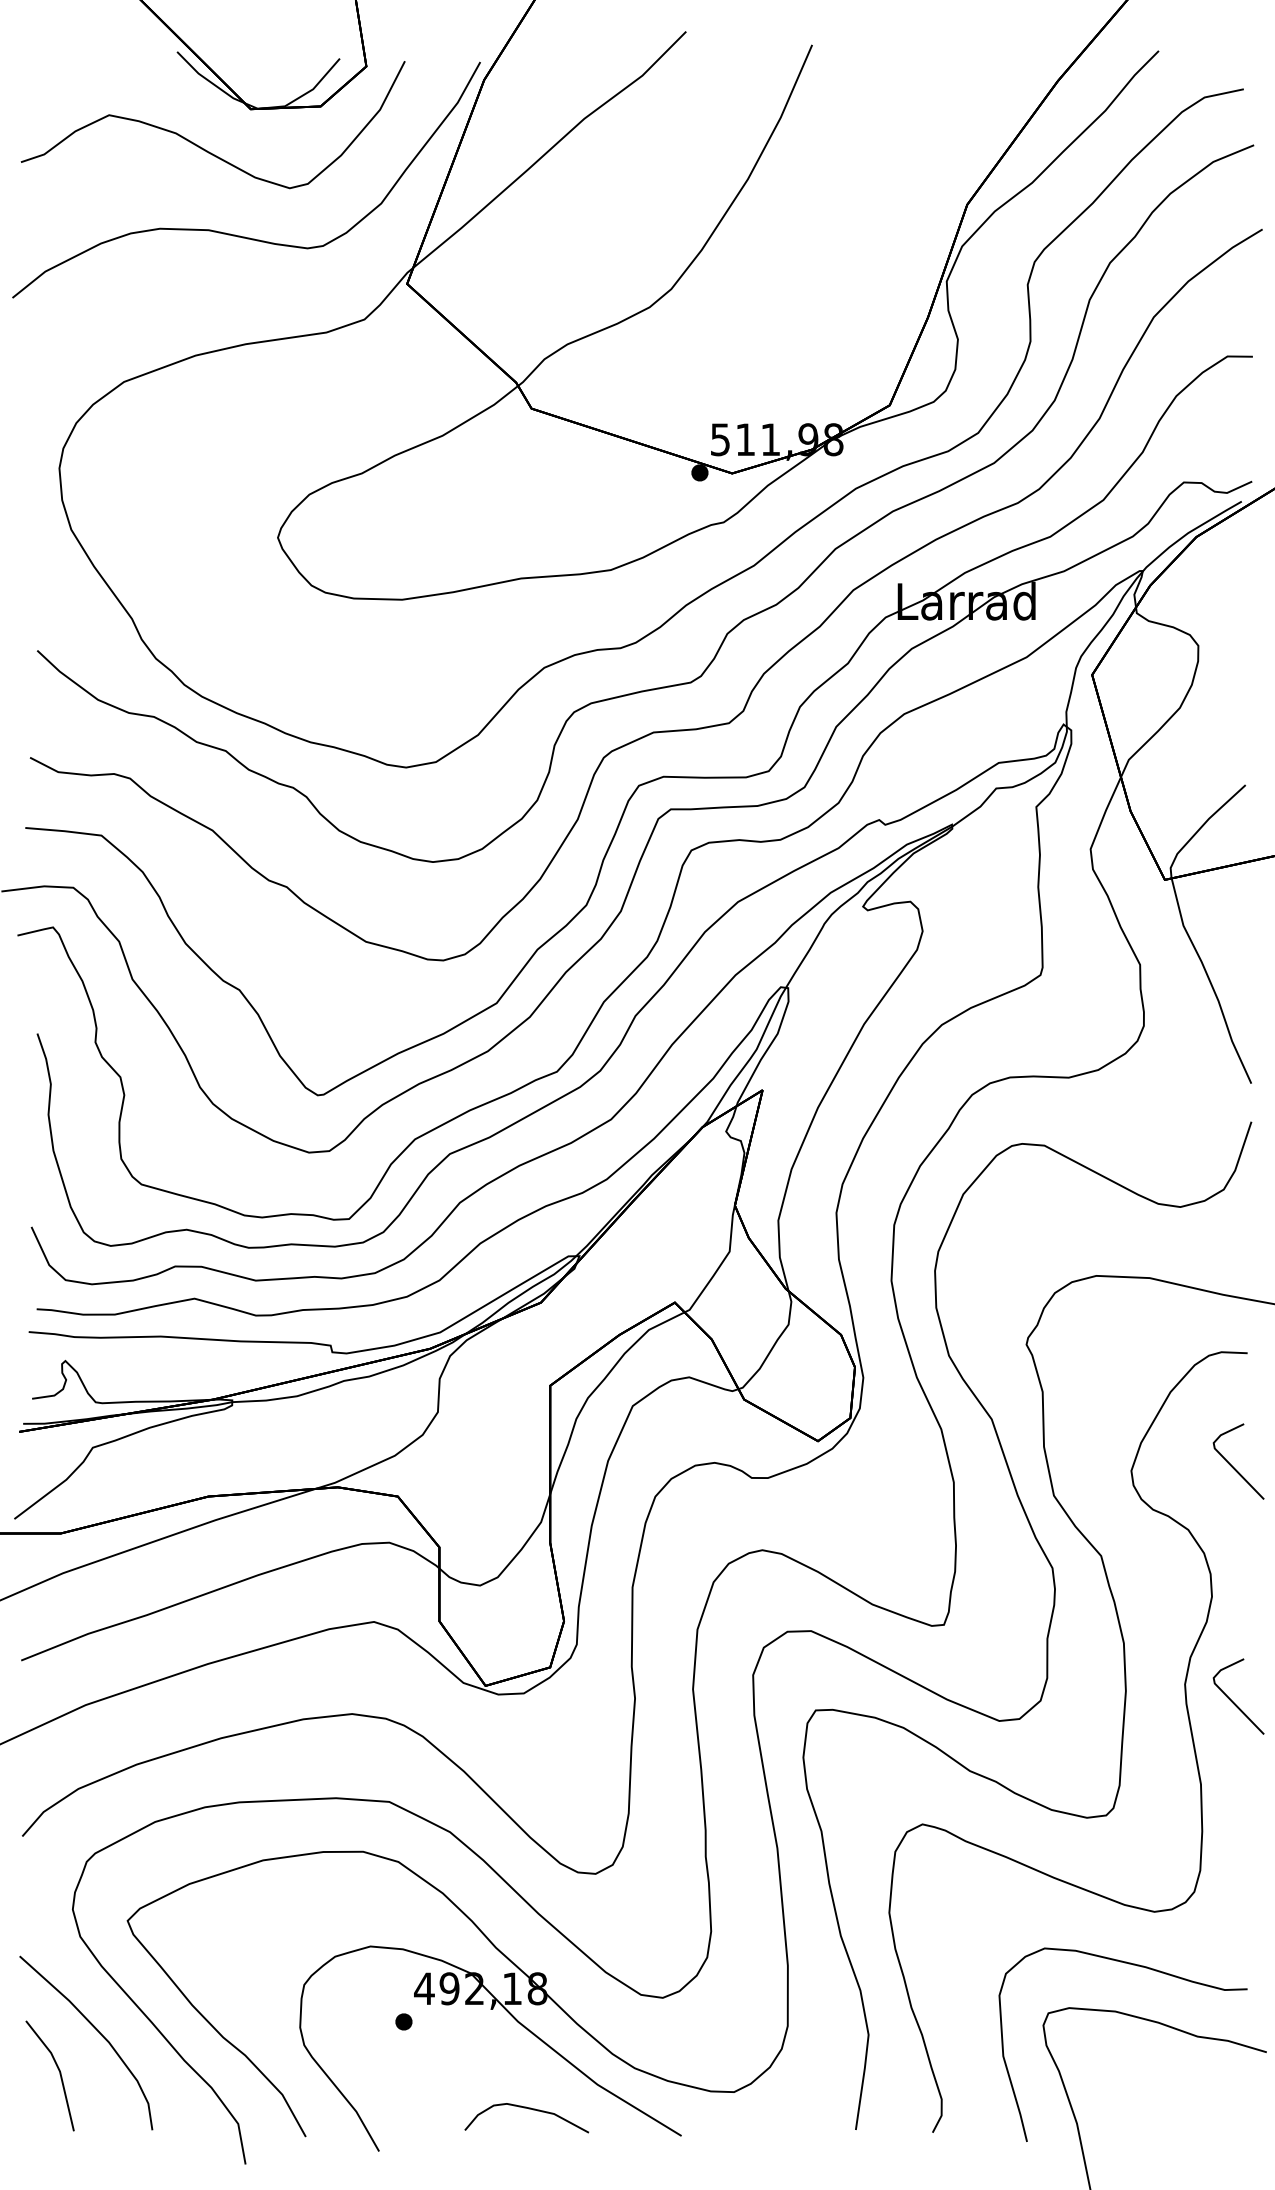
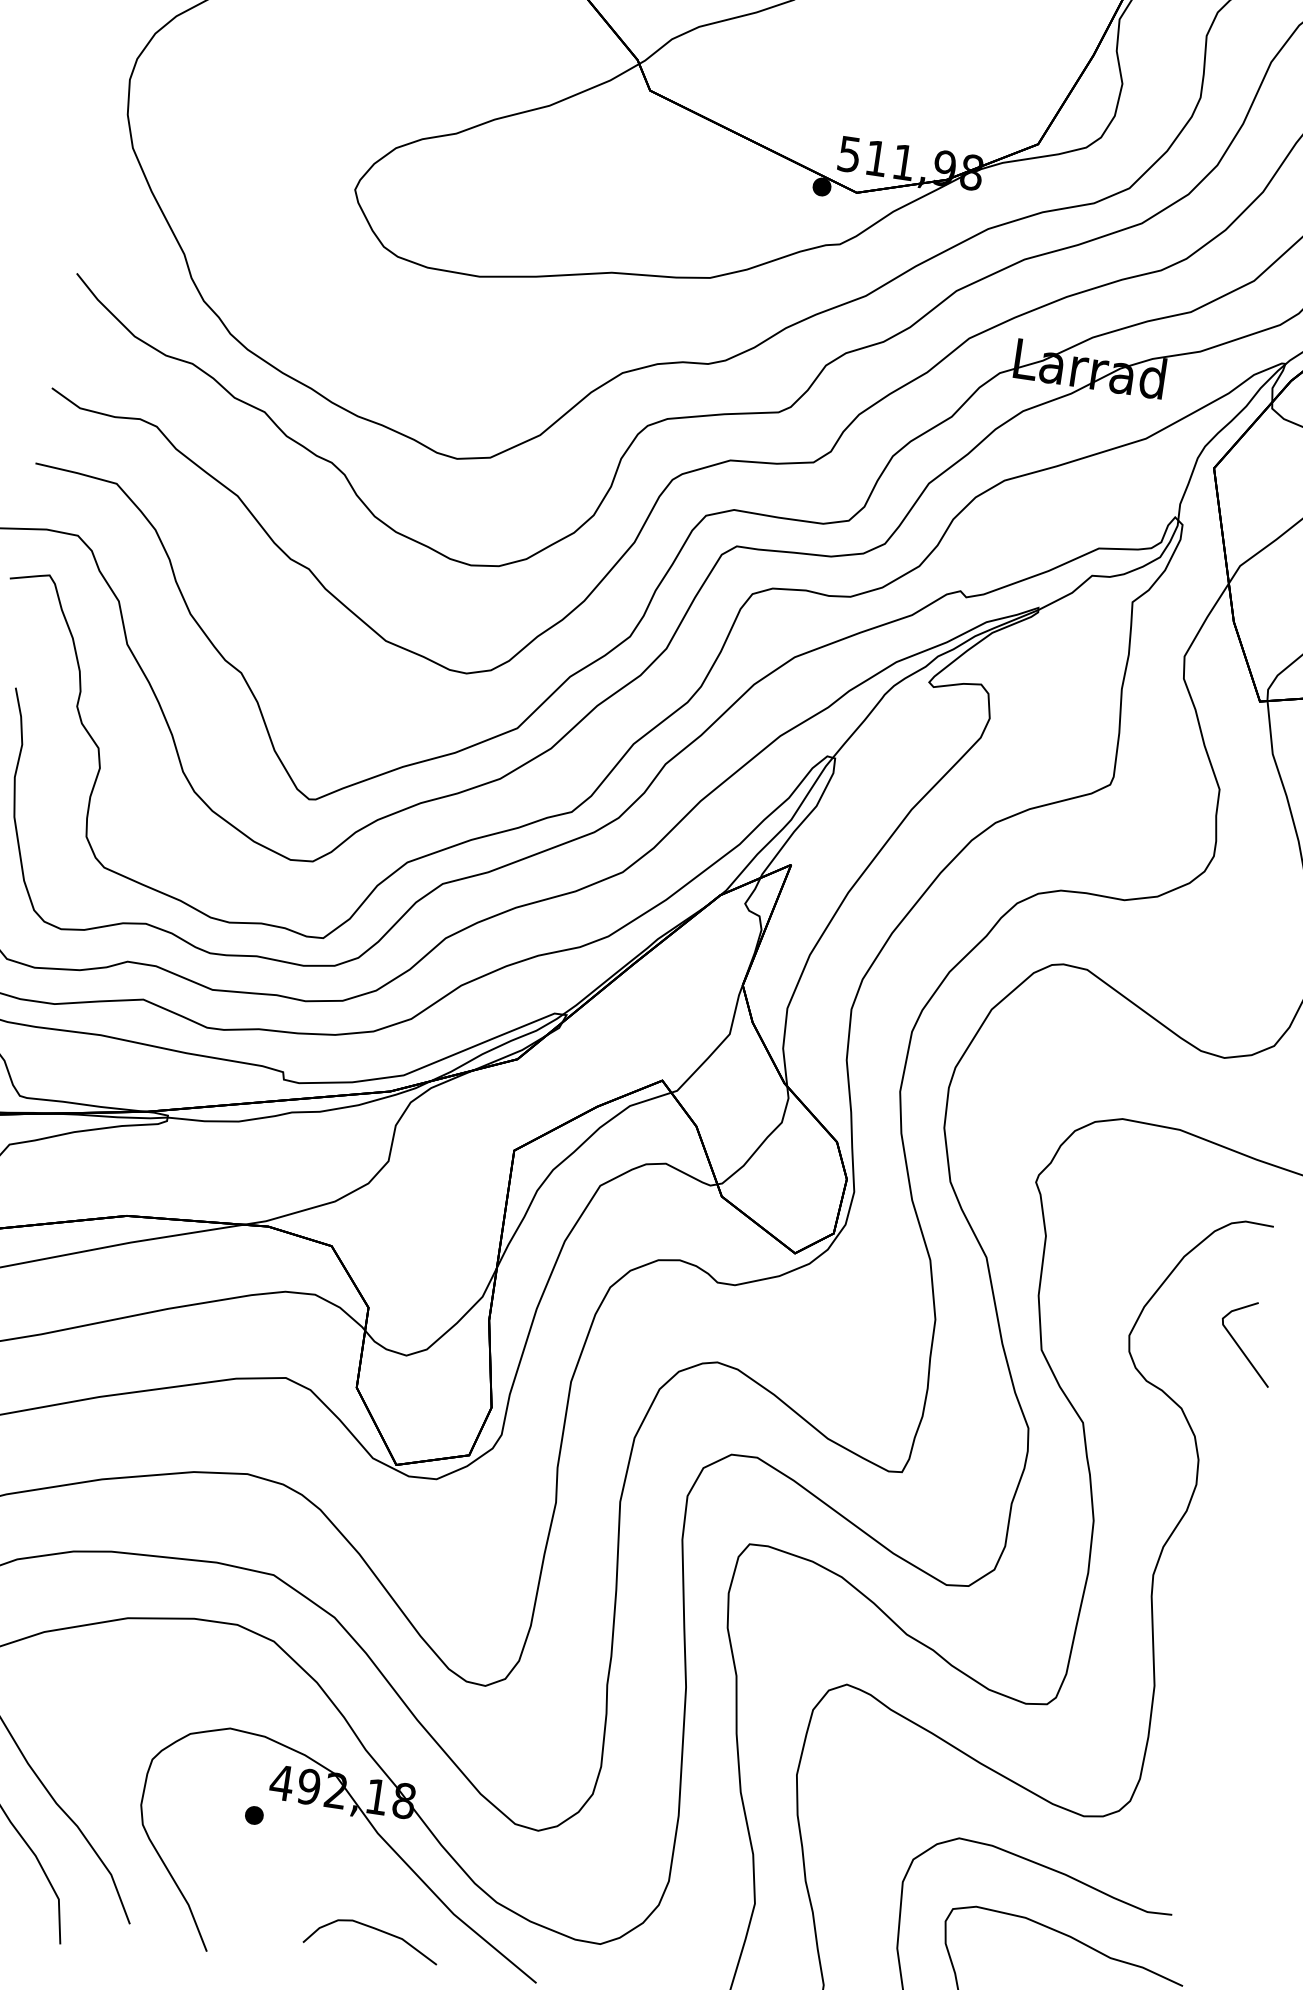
line: (1233, 1701) -> (1202, 1601), removed

